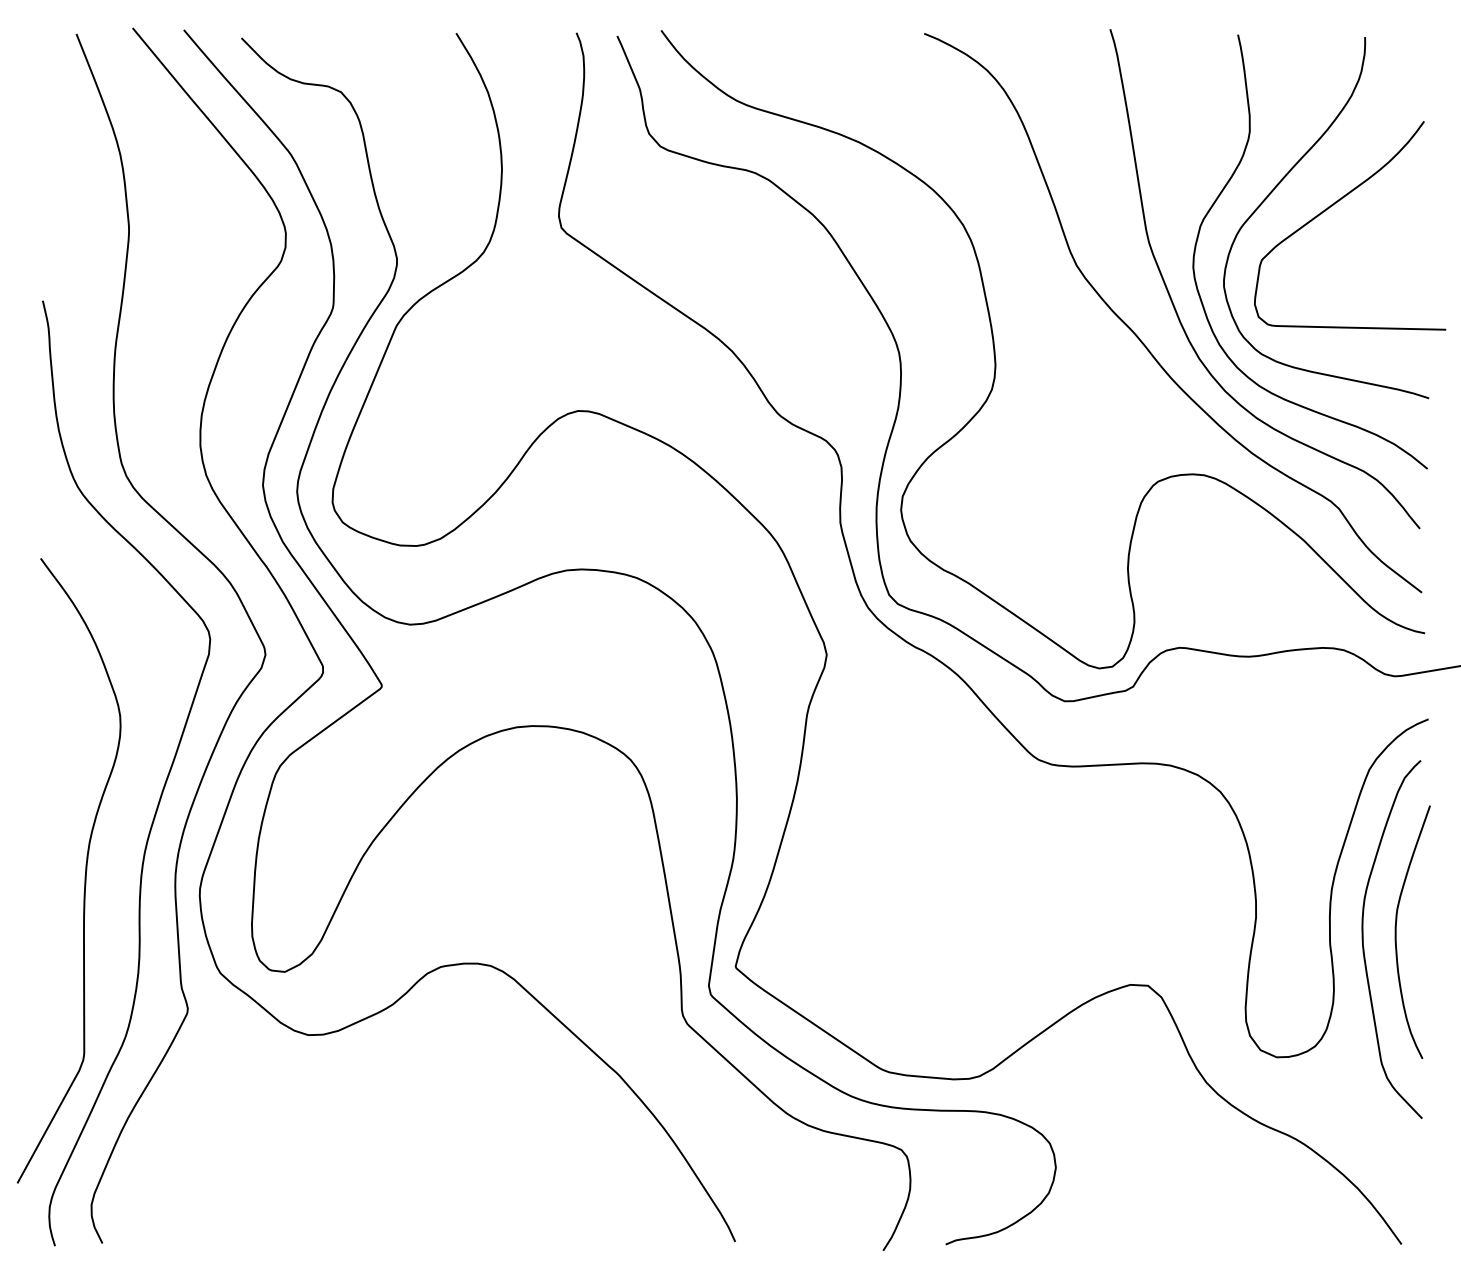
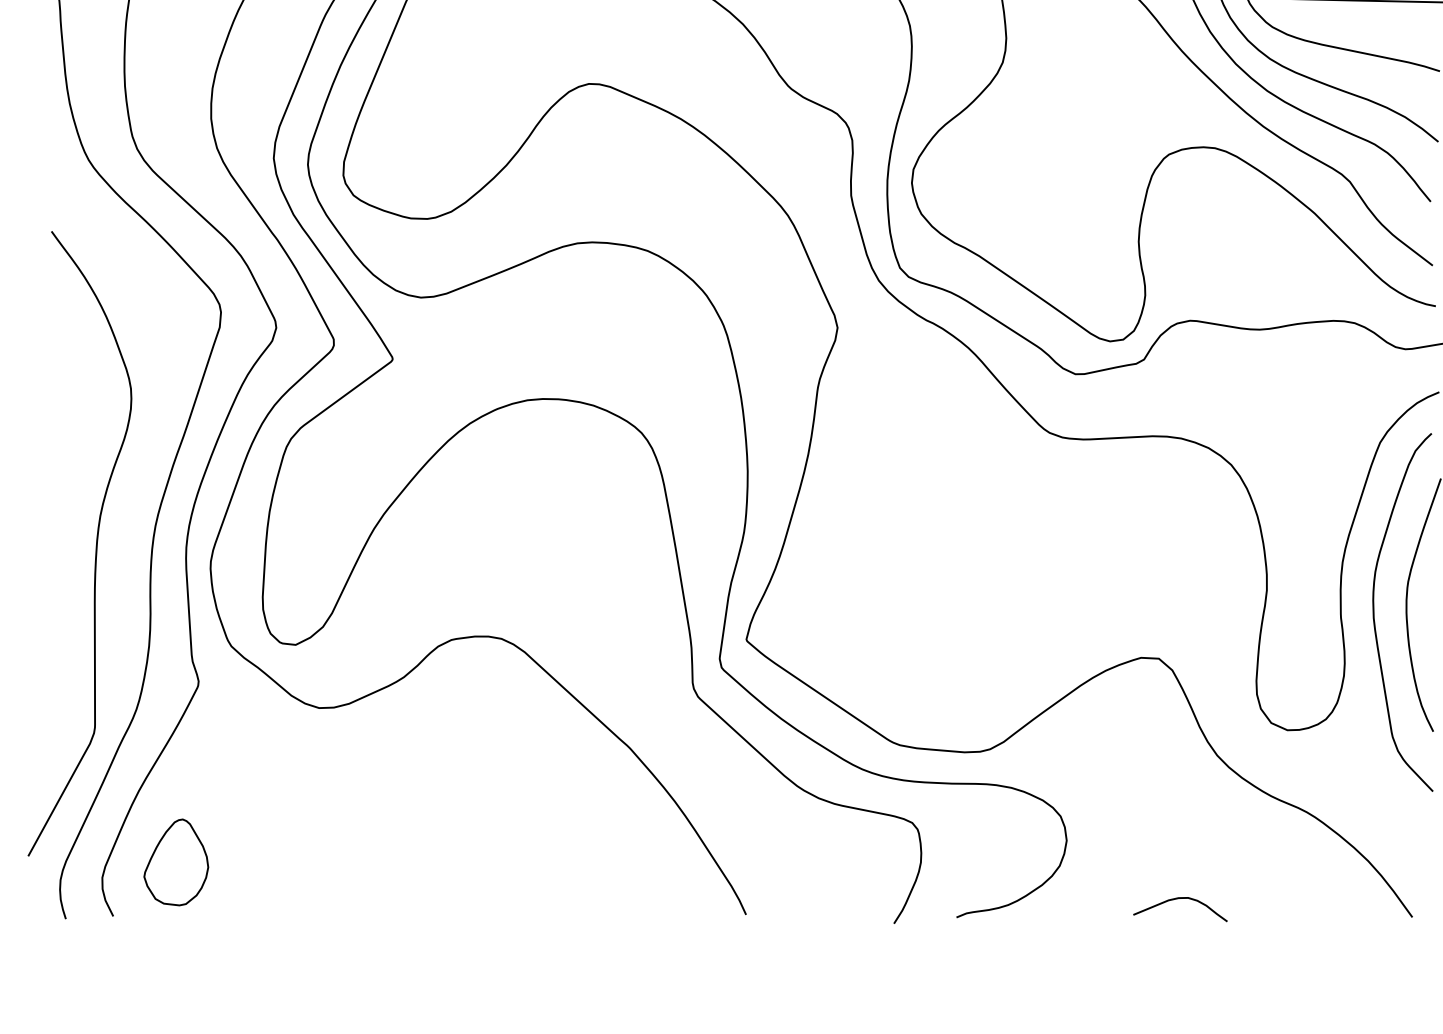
part: (165, 1189) -> (176, 862), added
curve: (1168, 1226) -> (1179, 899), added

